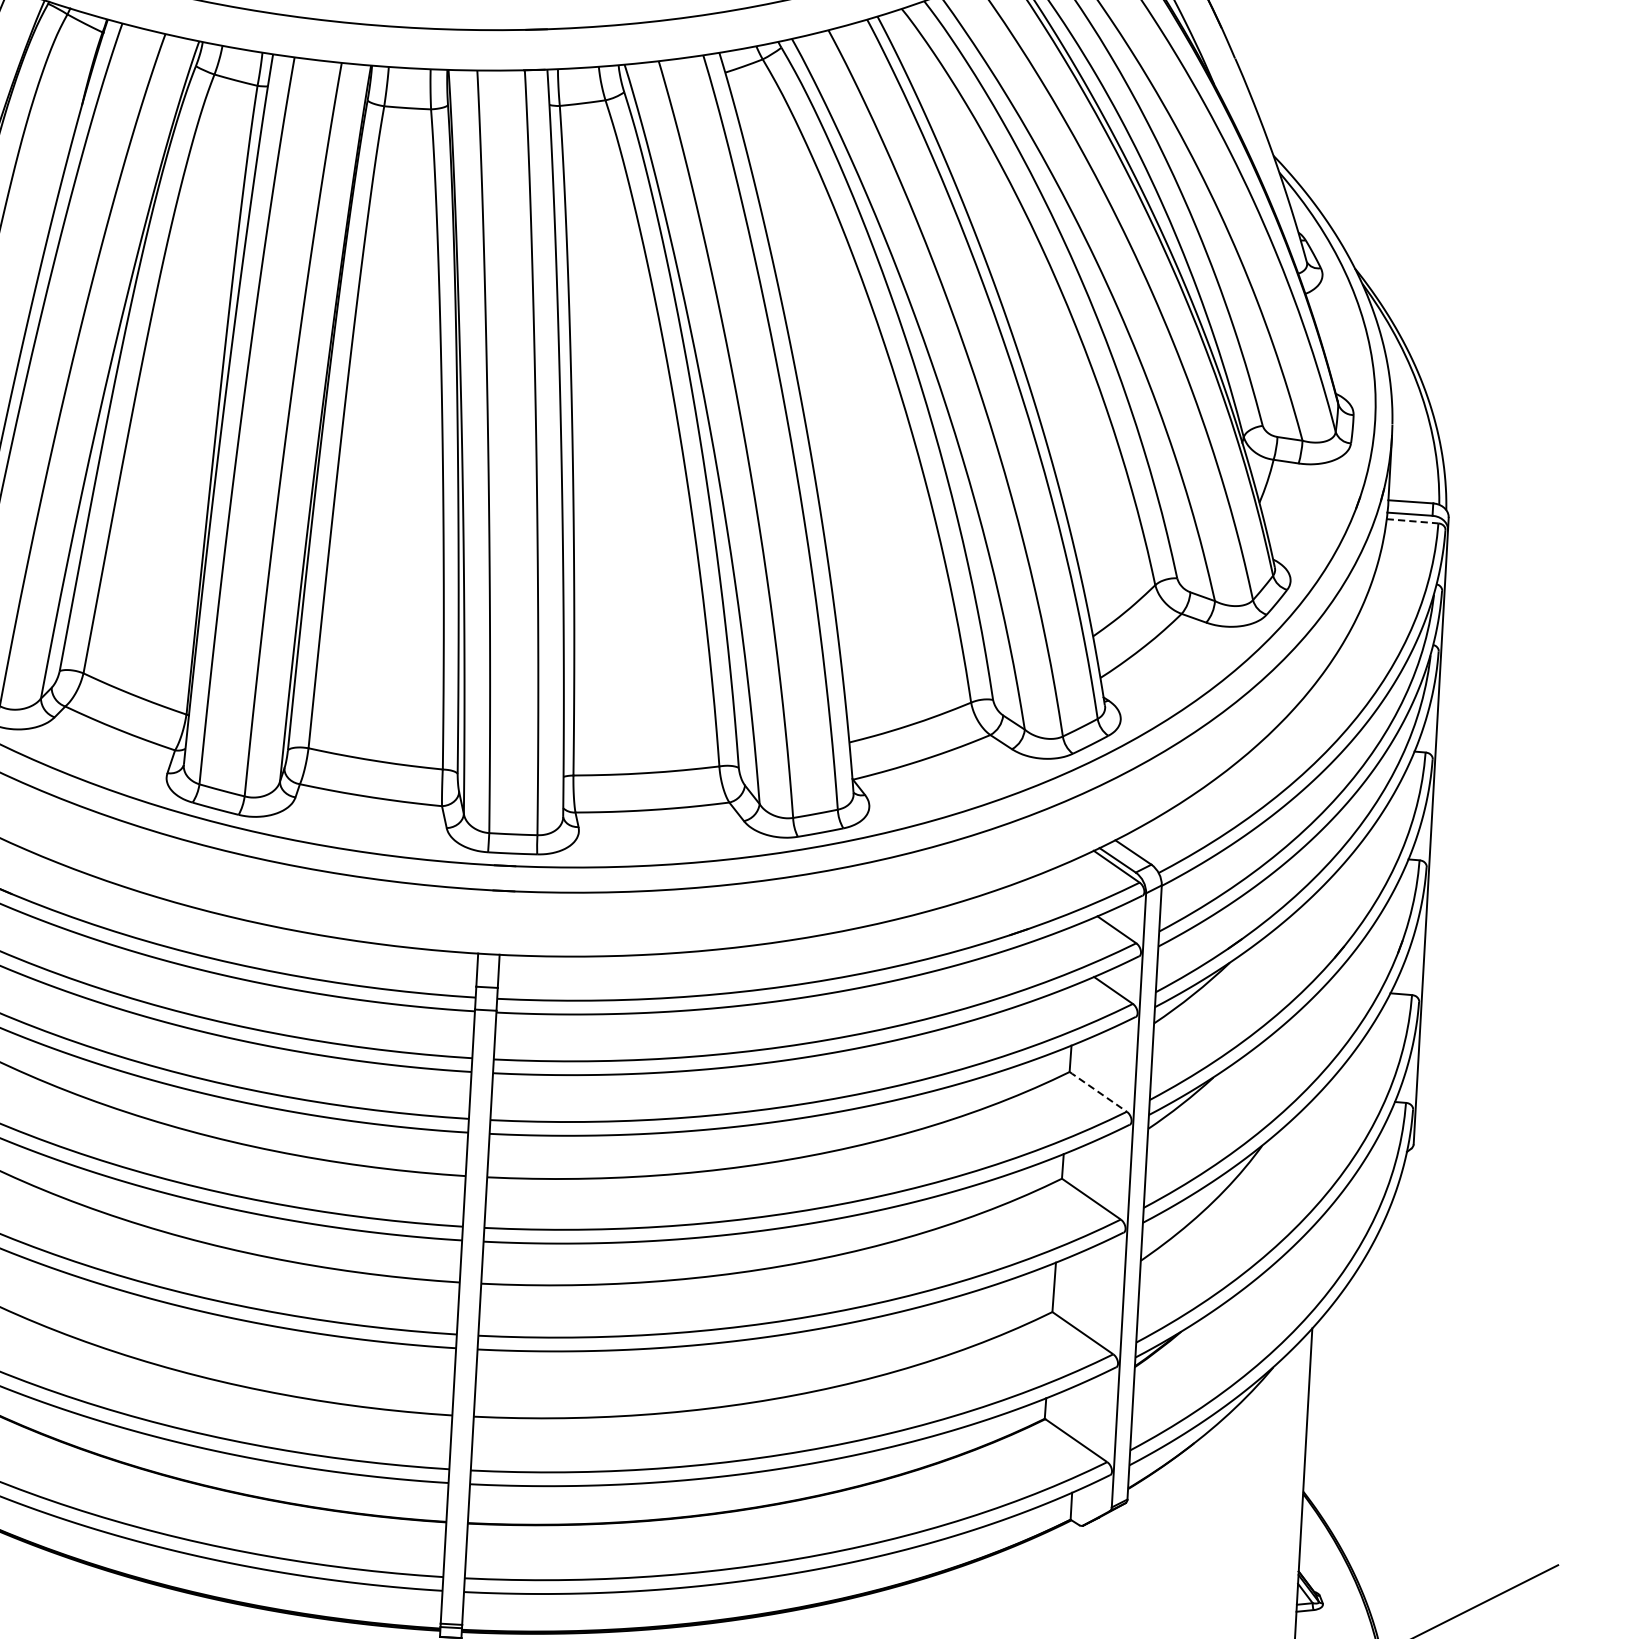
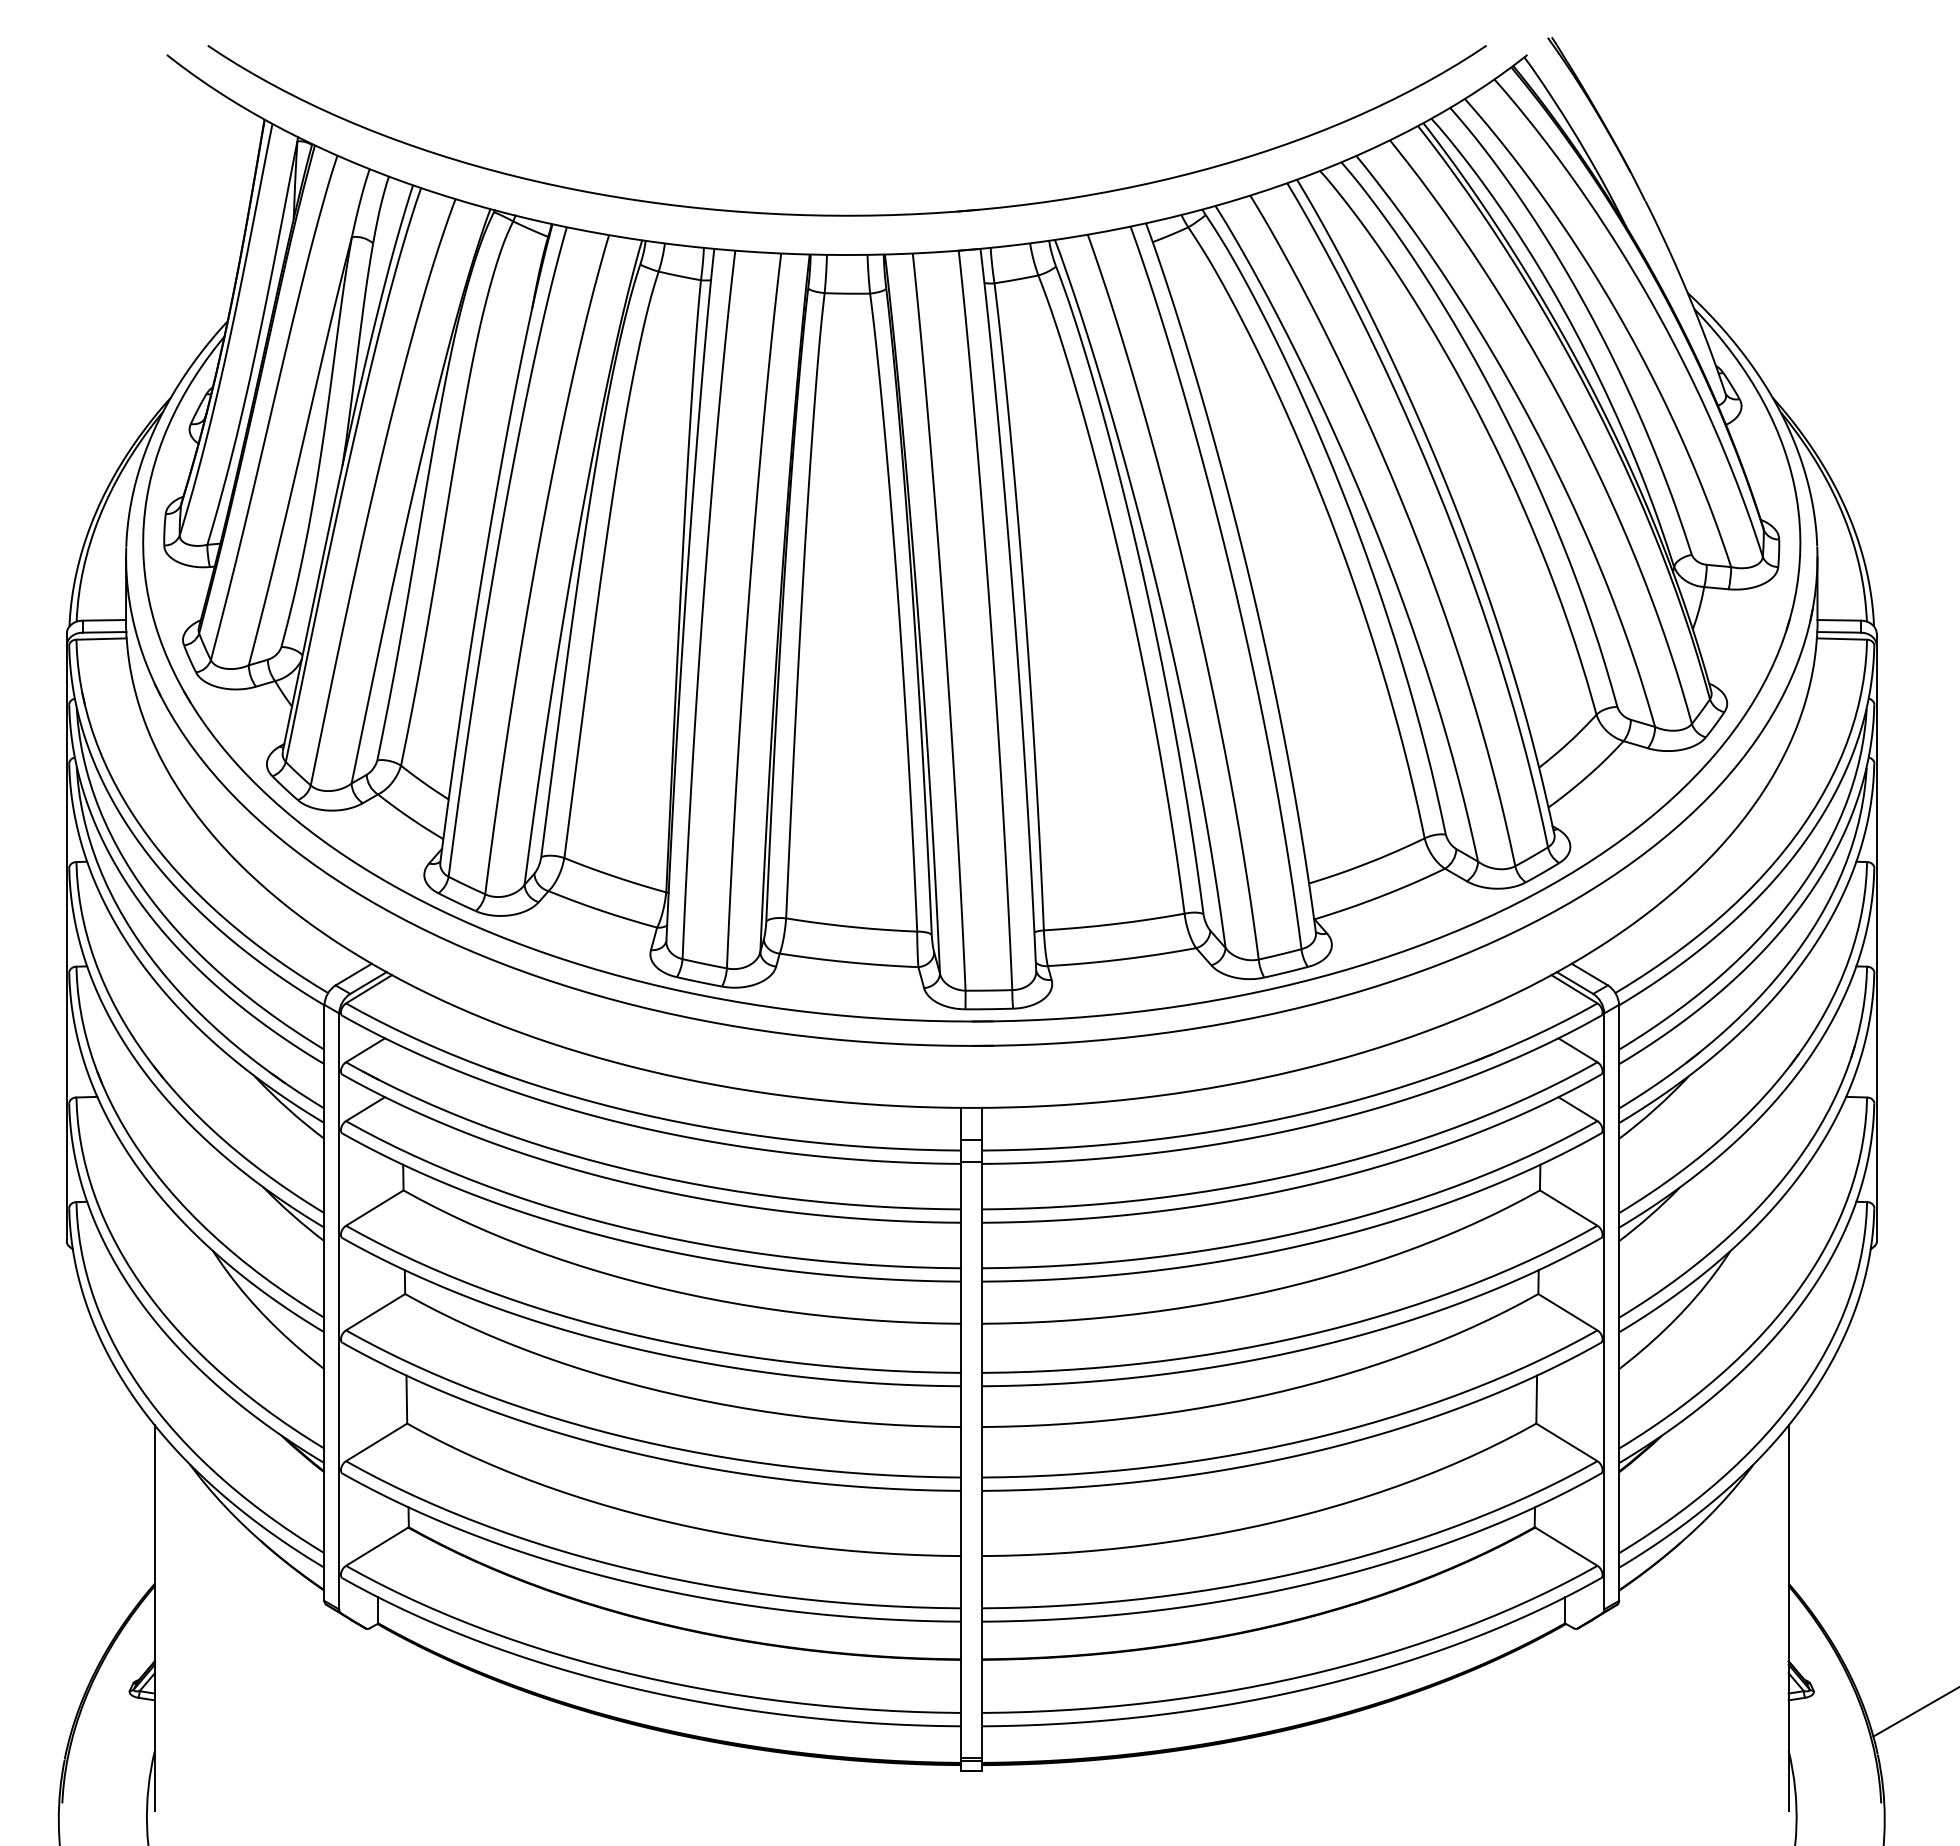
line: (1413, 521) -> (1842, 639), dashed -> solid
line: (1097, 1091) -> (1567, 1207), dashed -> solid

